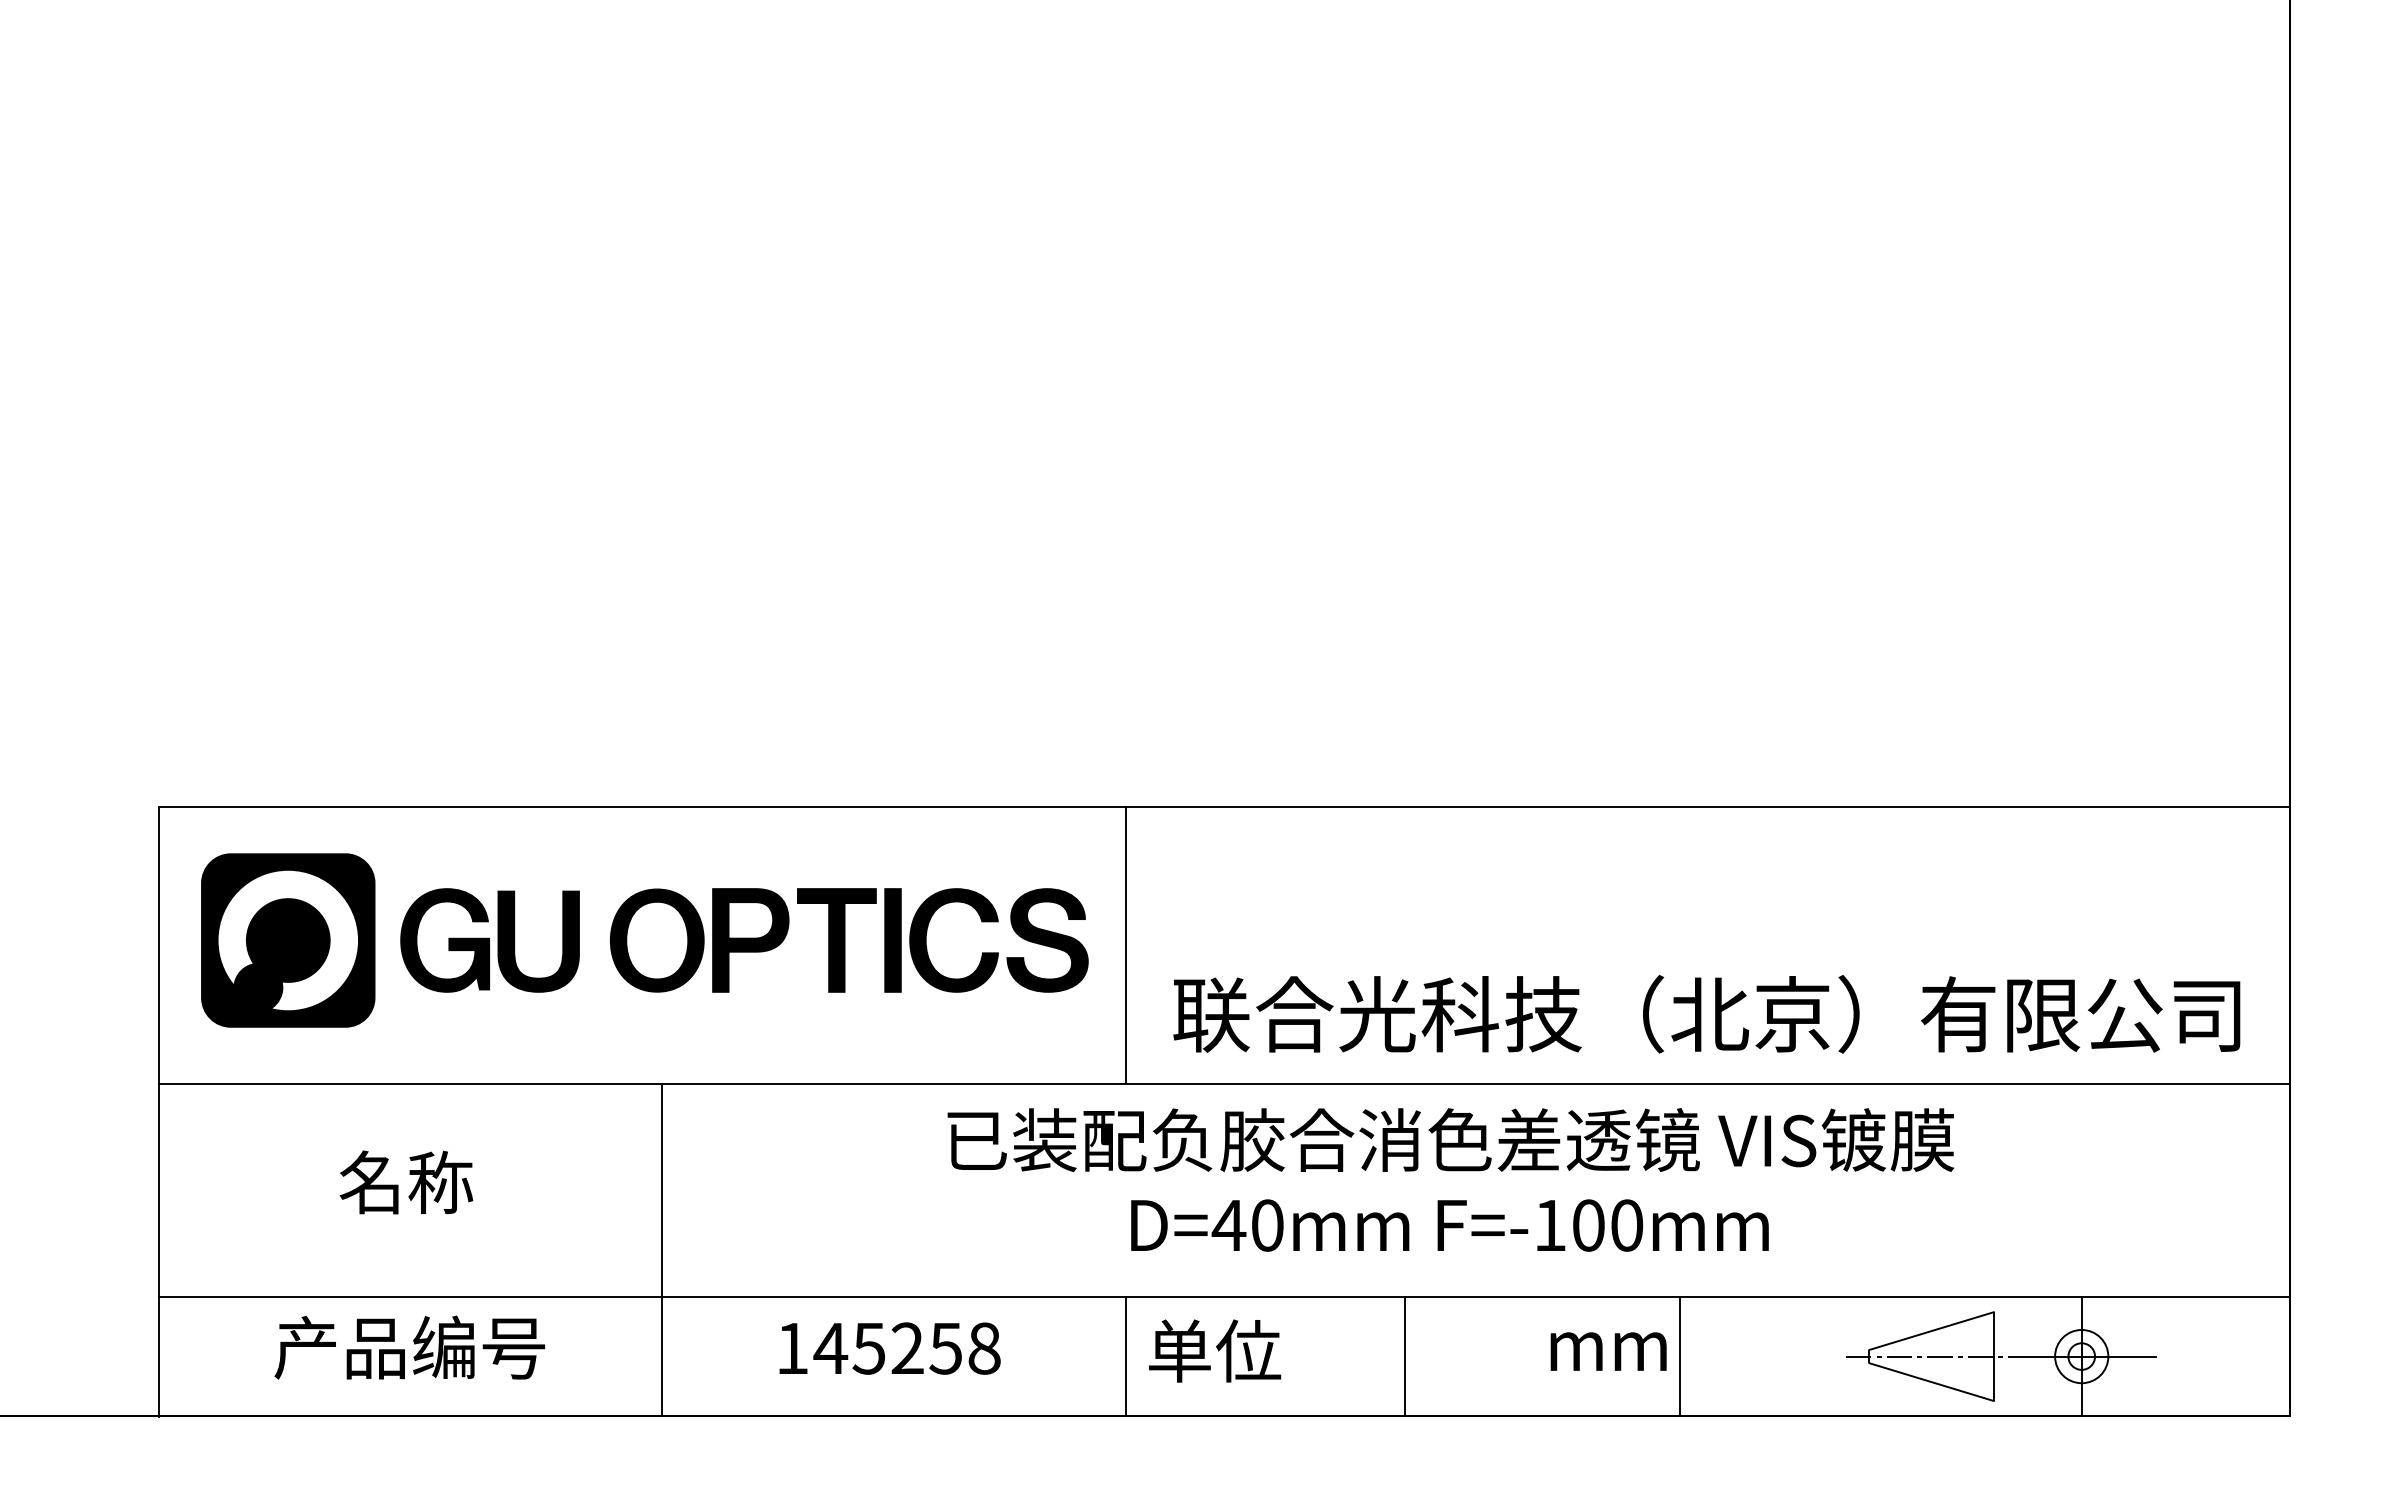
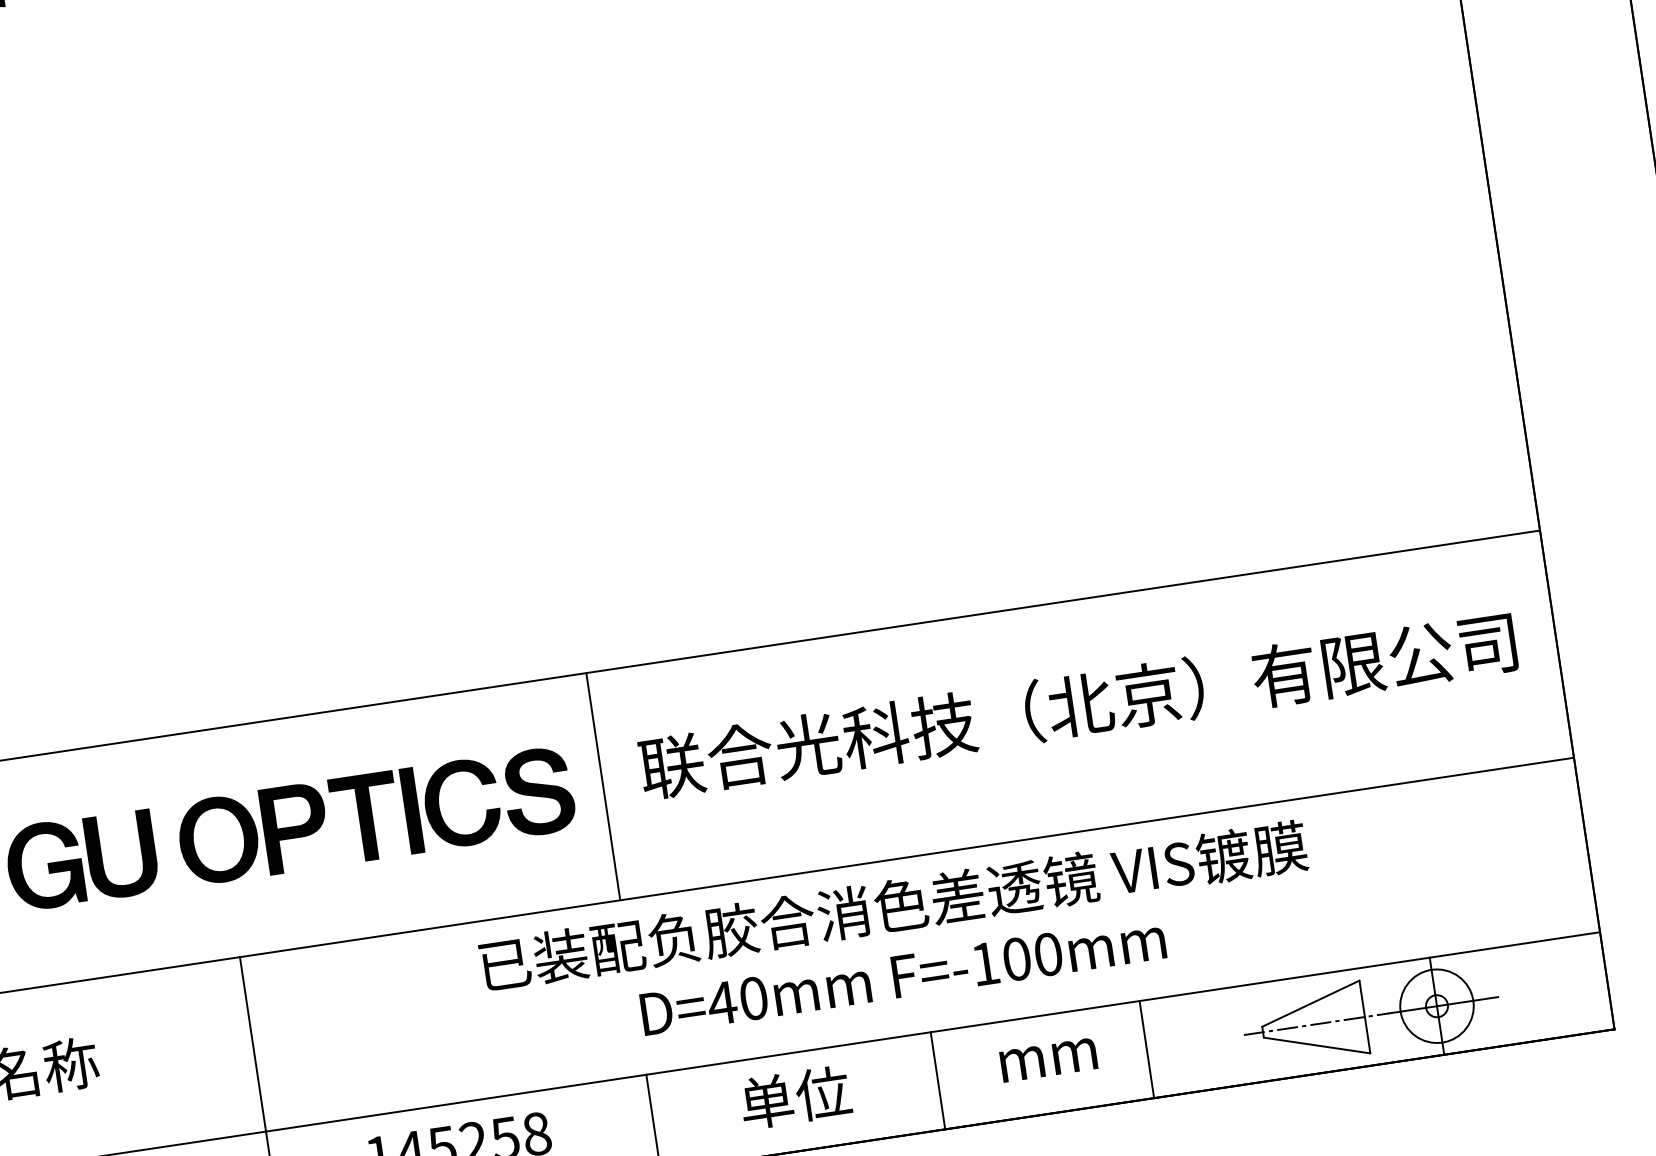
text: (1706, 1014) -> (1077, 705), moved
text: (1215, 1350) -> (796, 1096), moved
line: (1404, 1356) -> (937, 1080), moved
line: (1679, 1356) -> (1146, 1049), moved
circle: (2081, 1356) -> (1436, 1006), size x1.67

